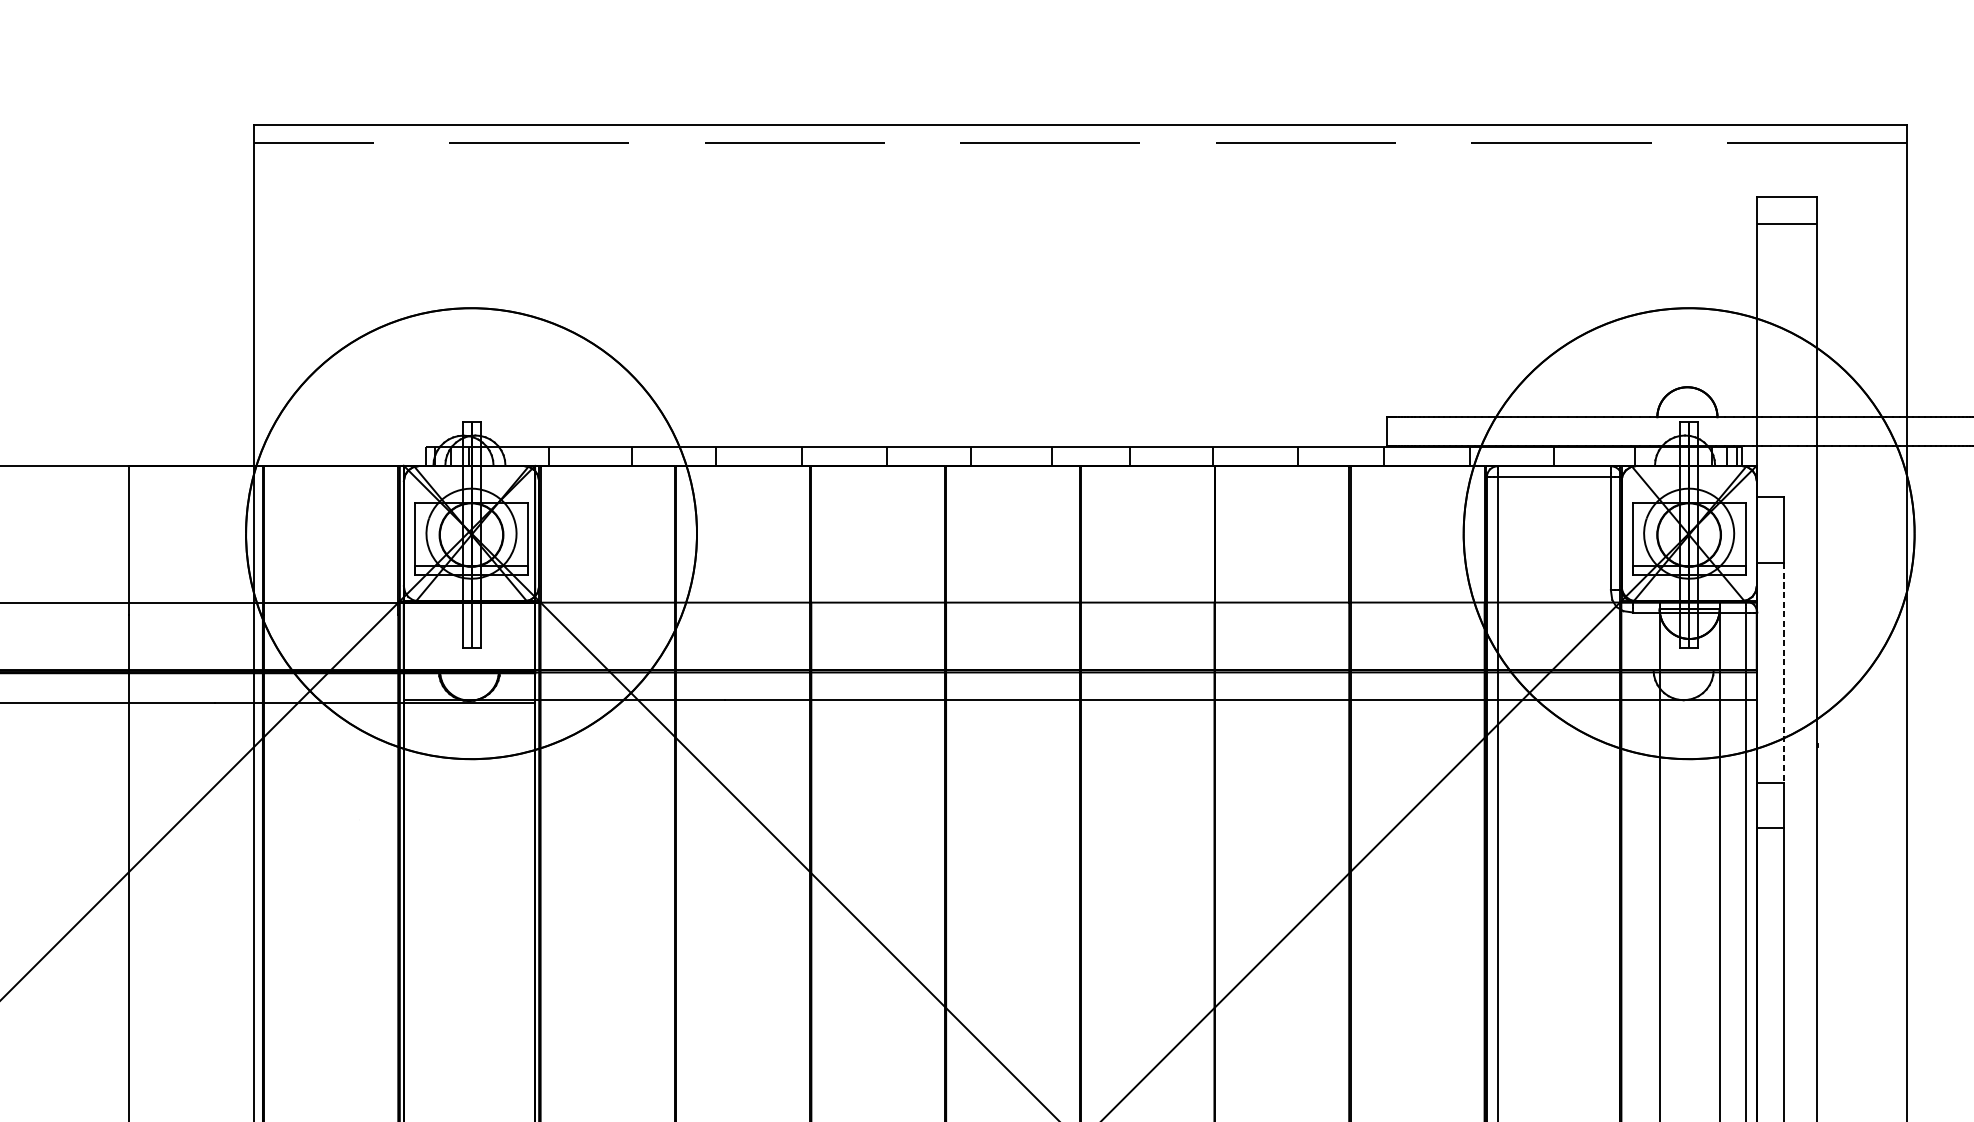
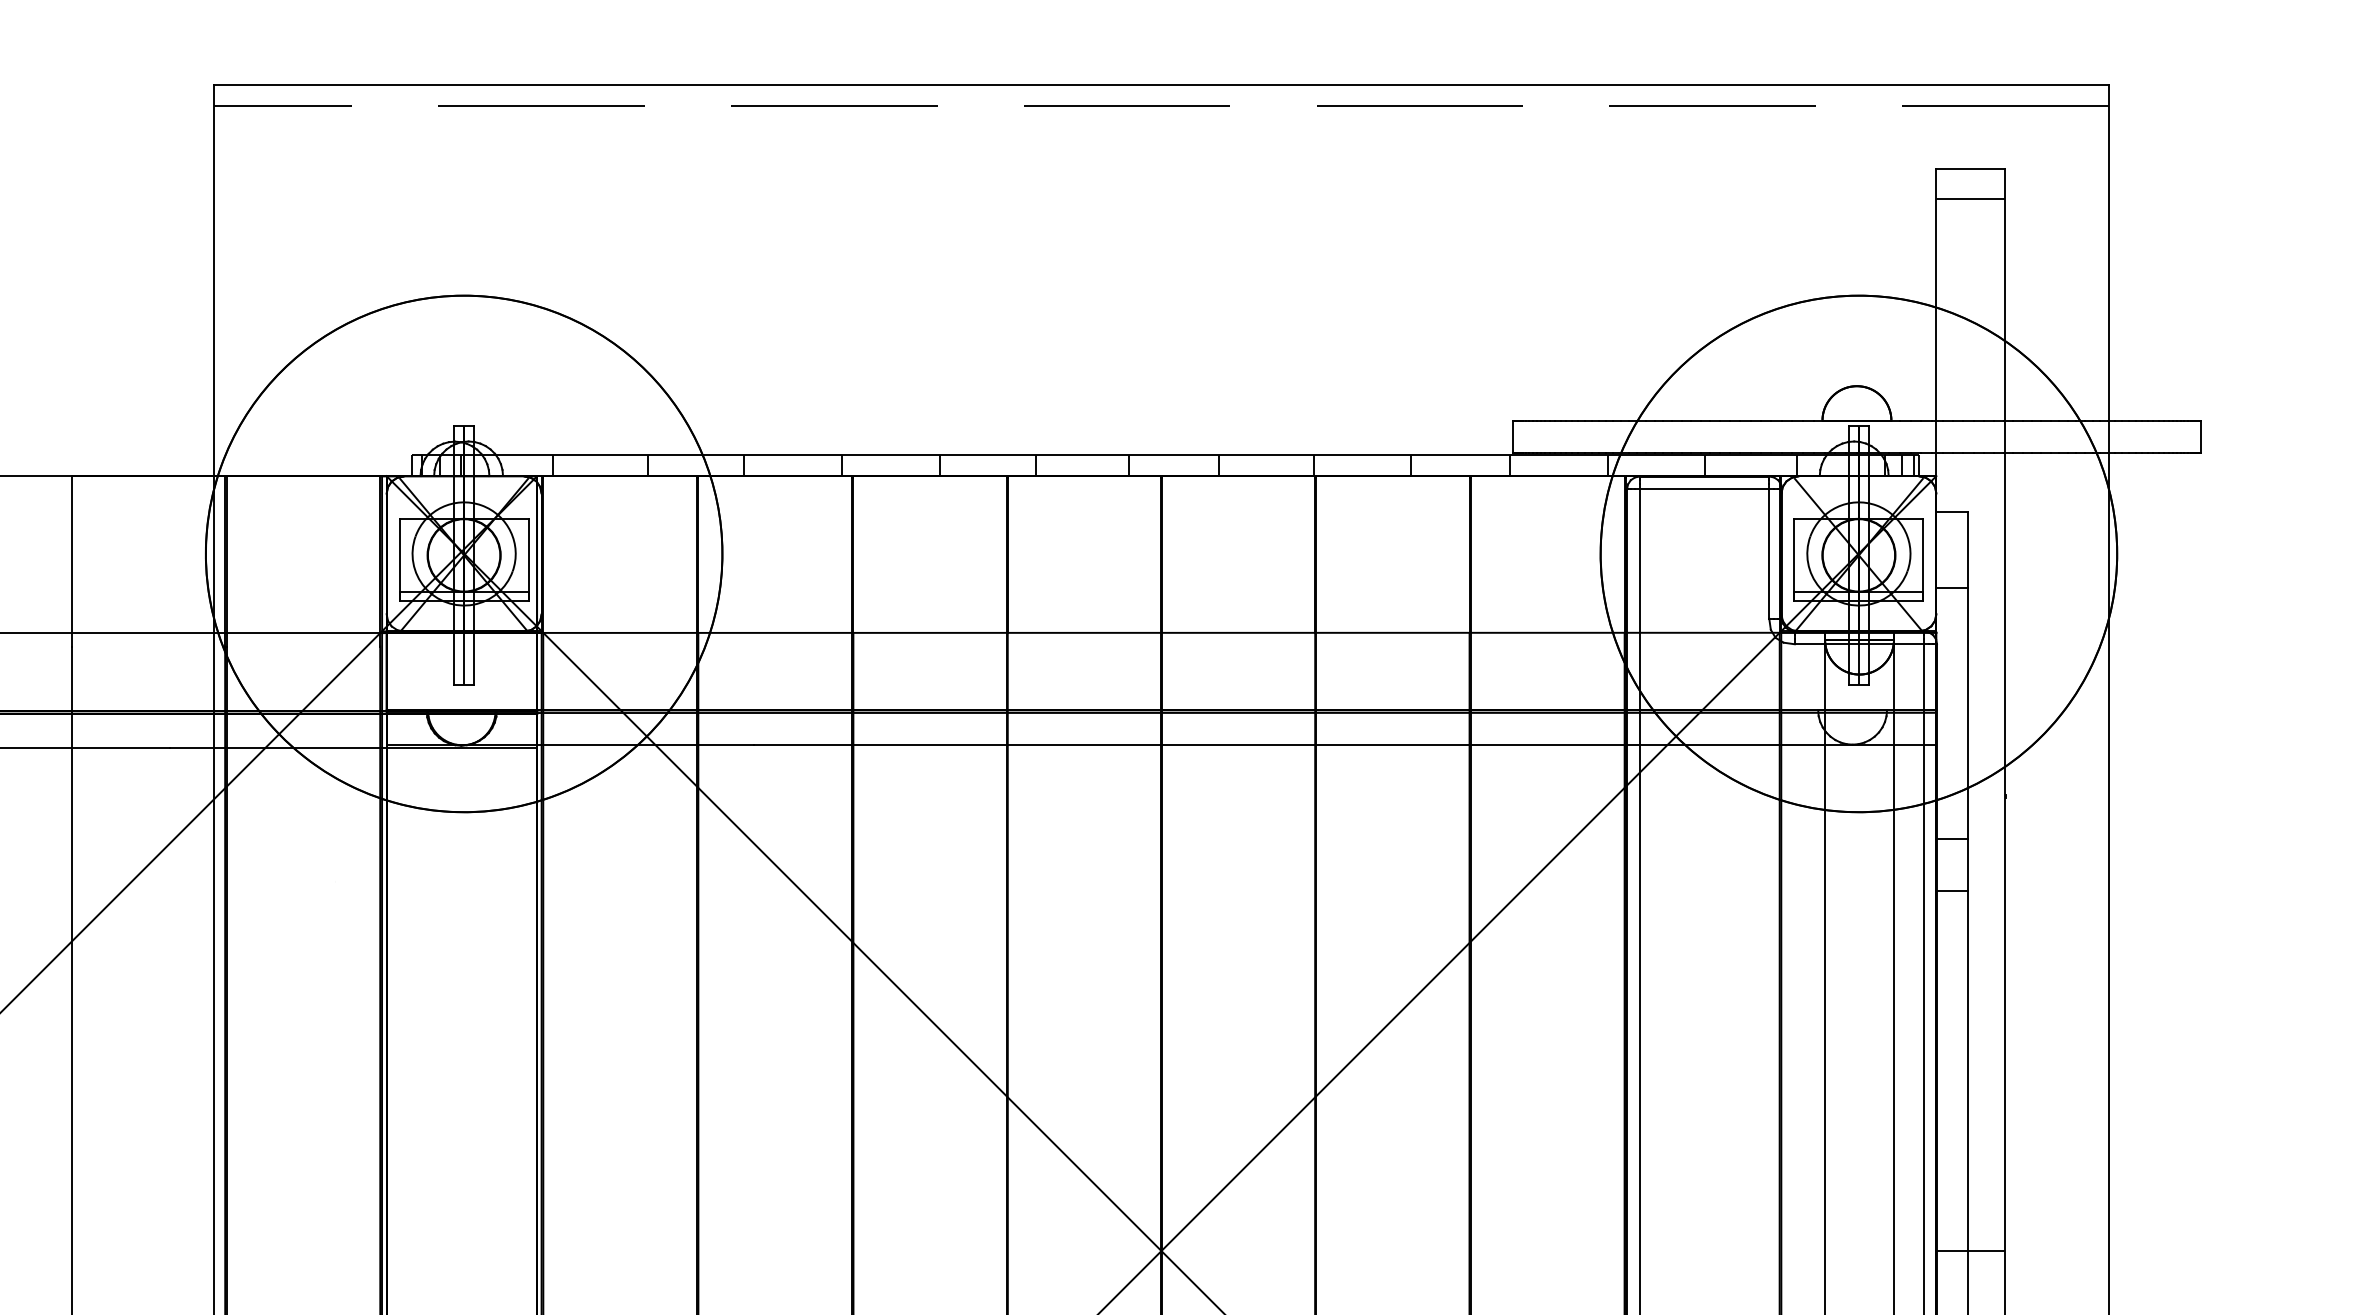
line: (1783, 672) -> (1967, 713), dashed -> solid

